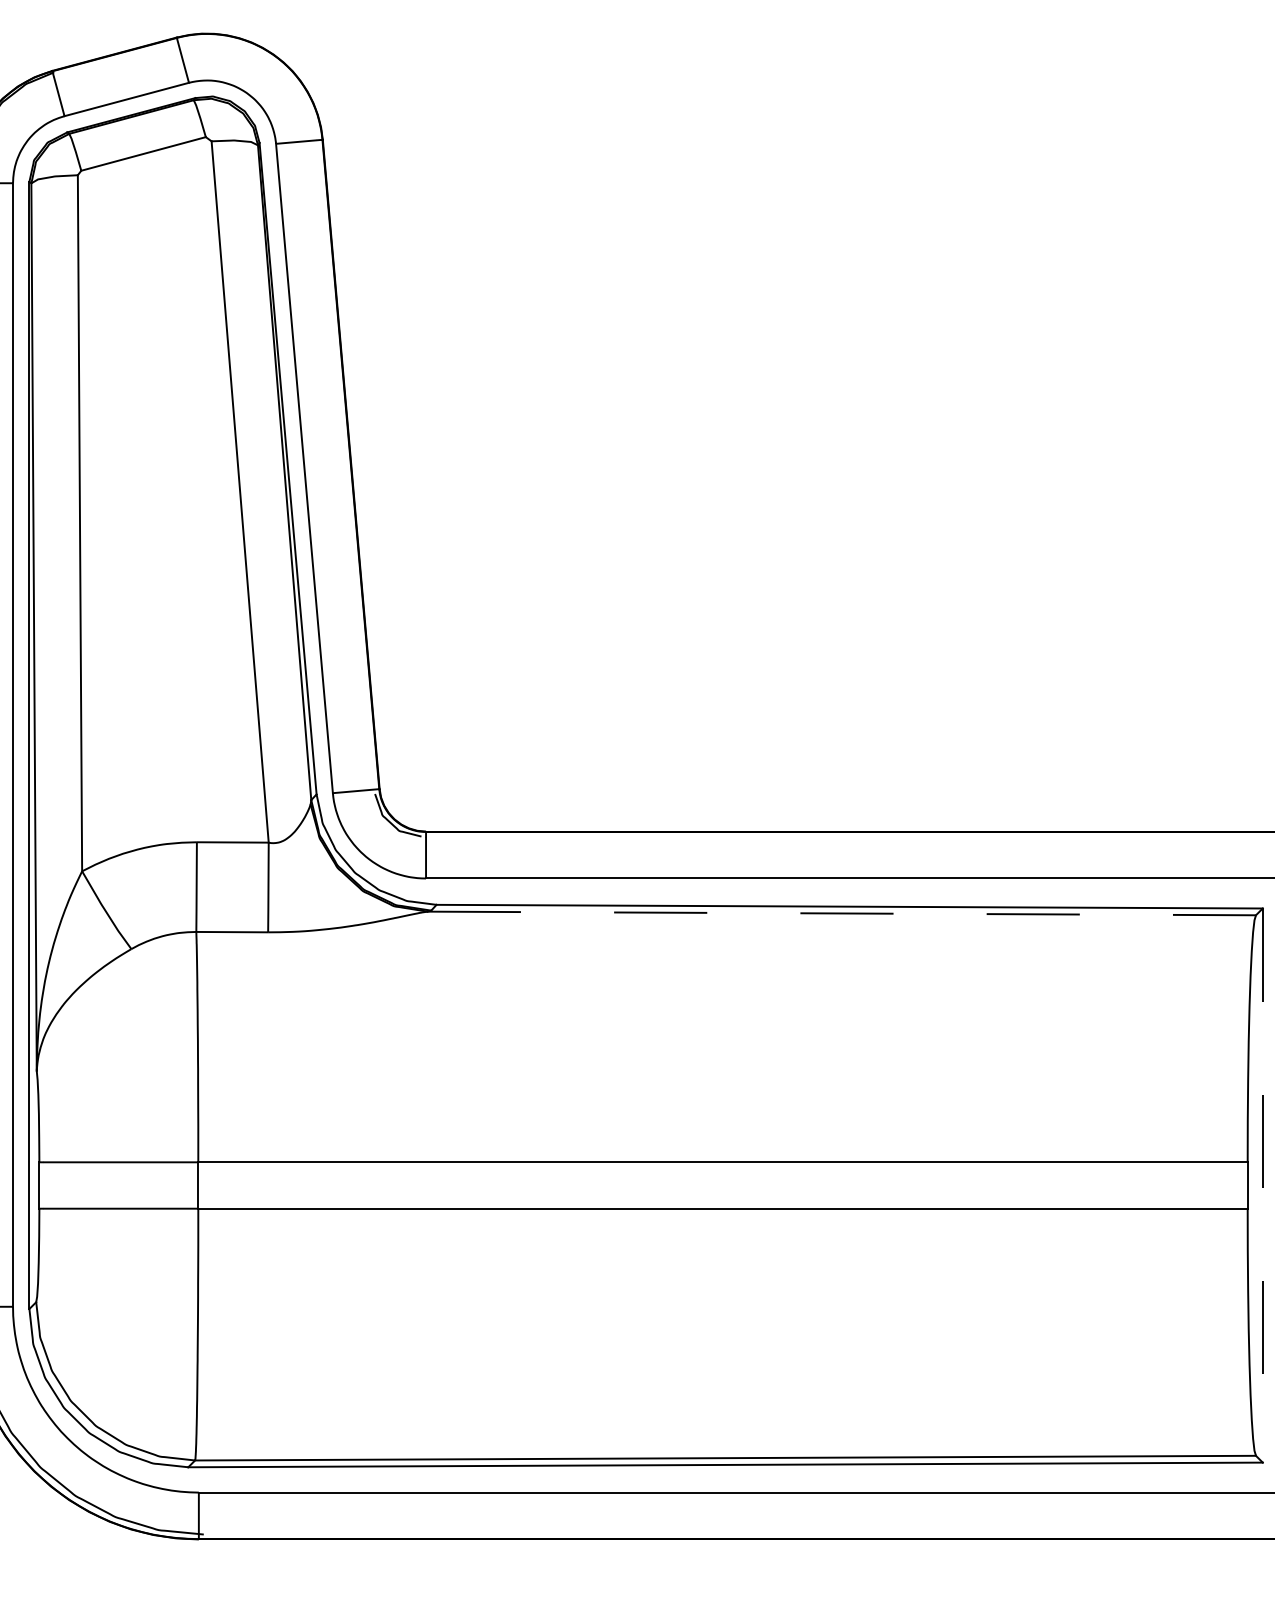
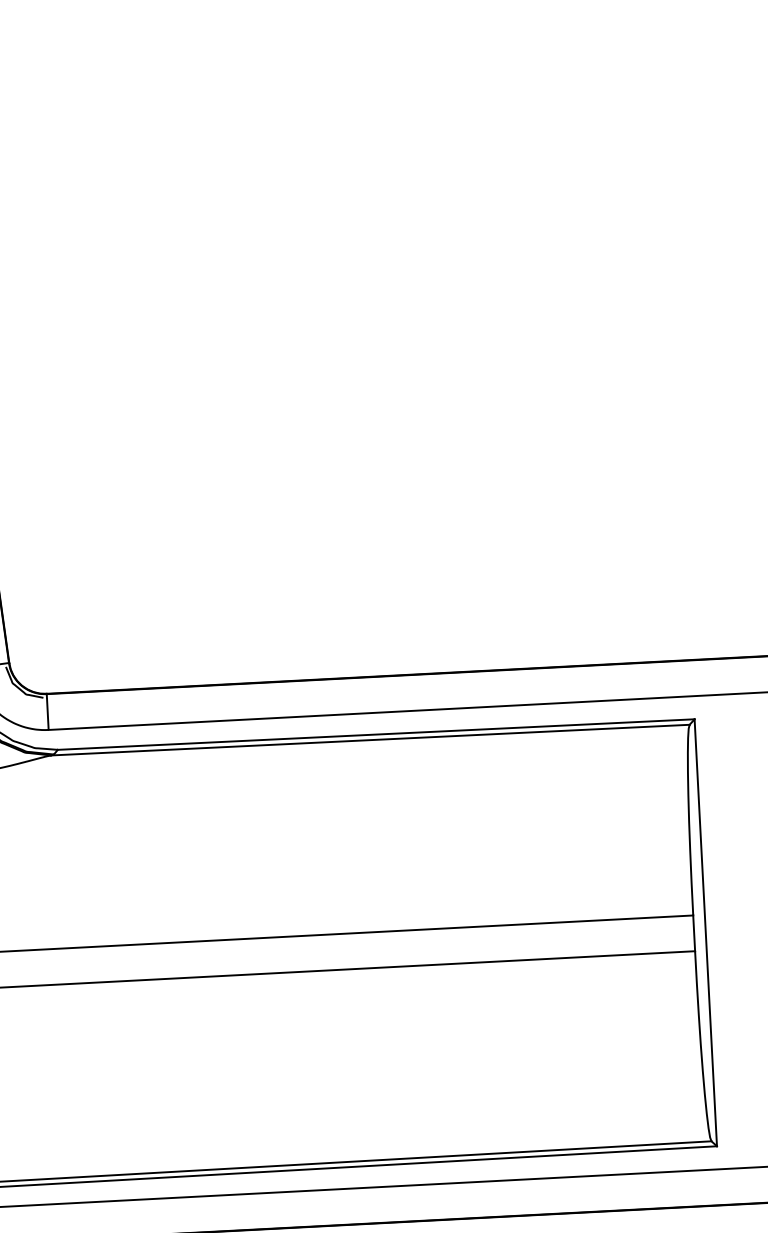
line: (842, 913) -> (370, 740), dashed -> solid
line: (1262, 1186) -> (705, 933), dashed -> solid

